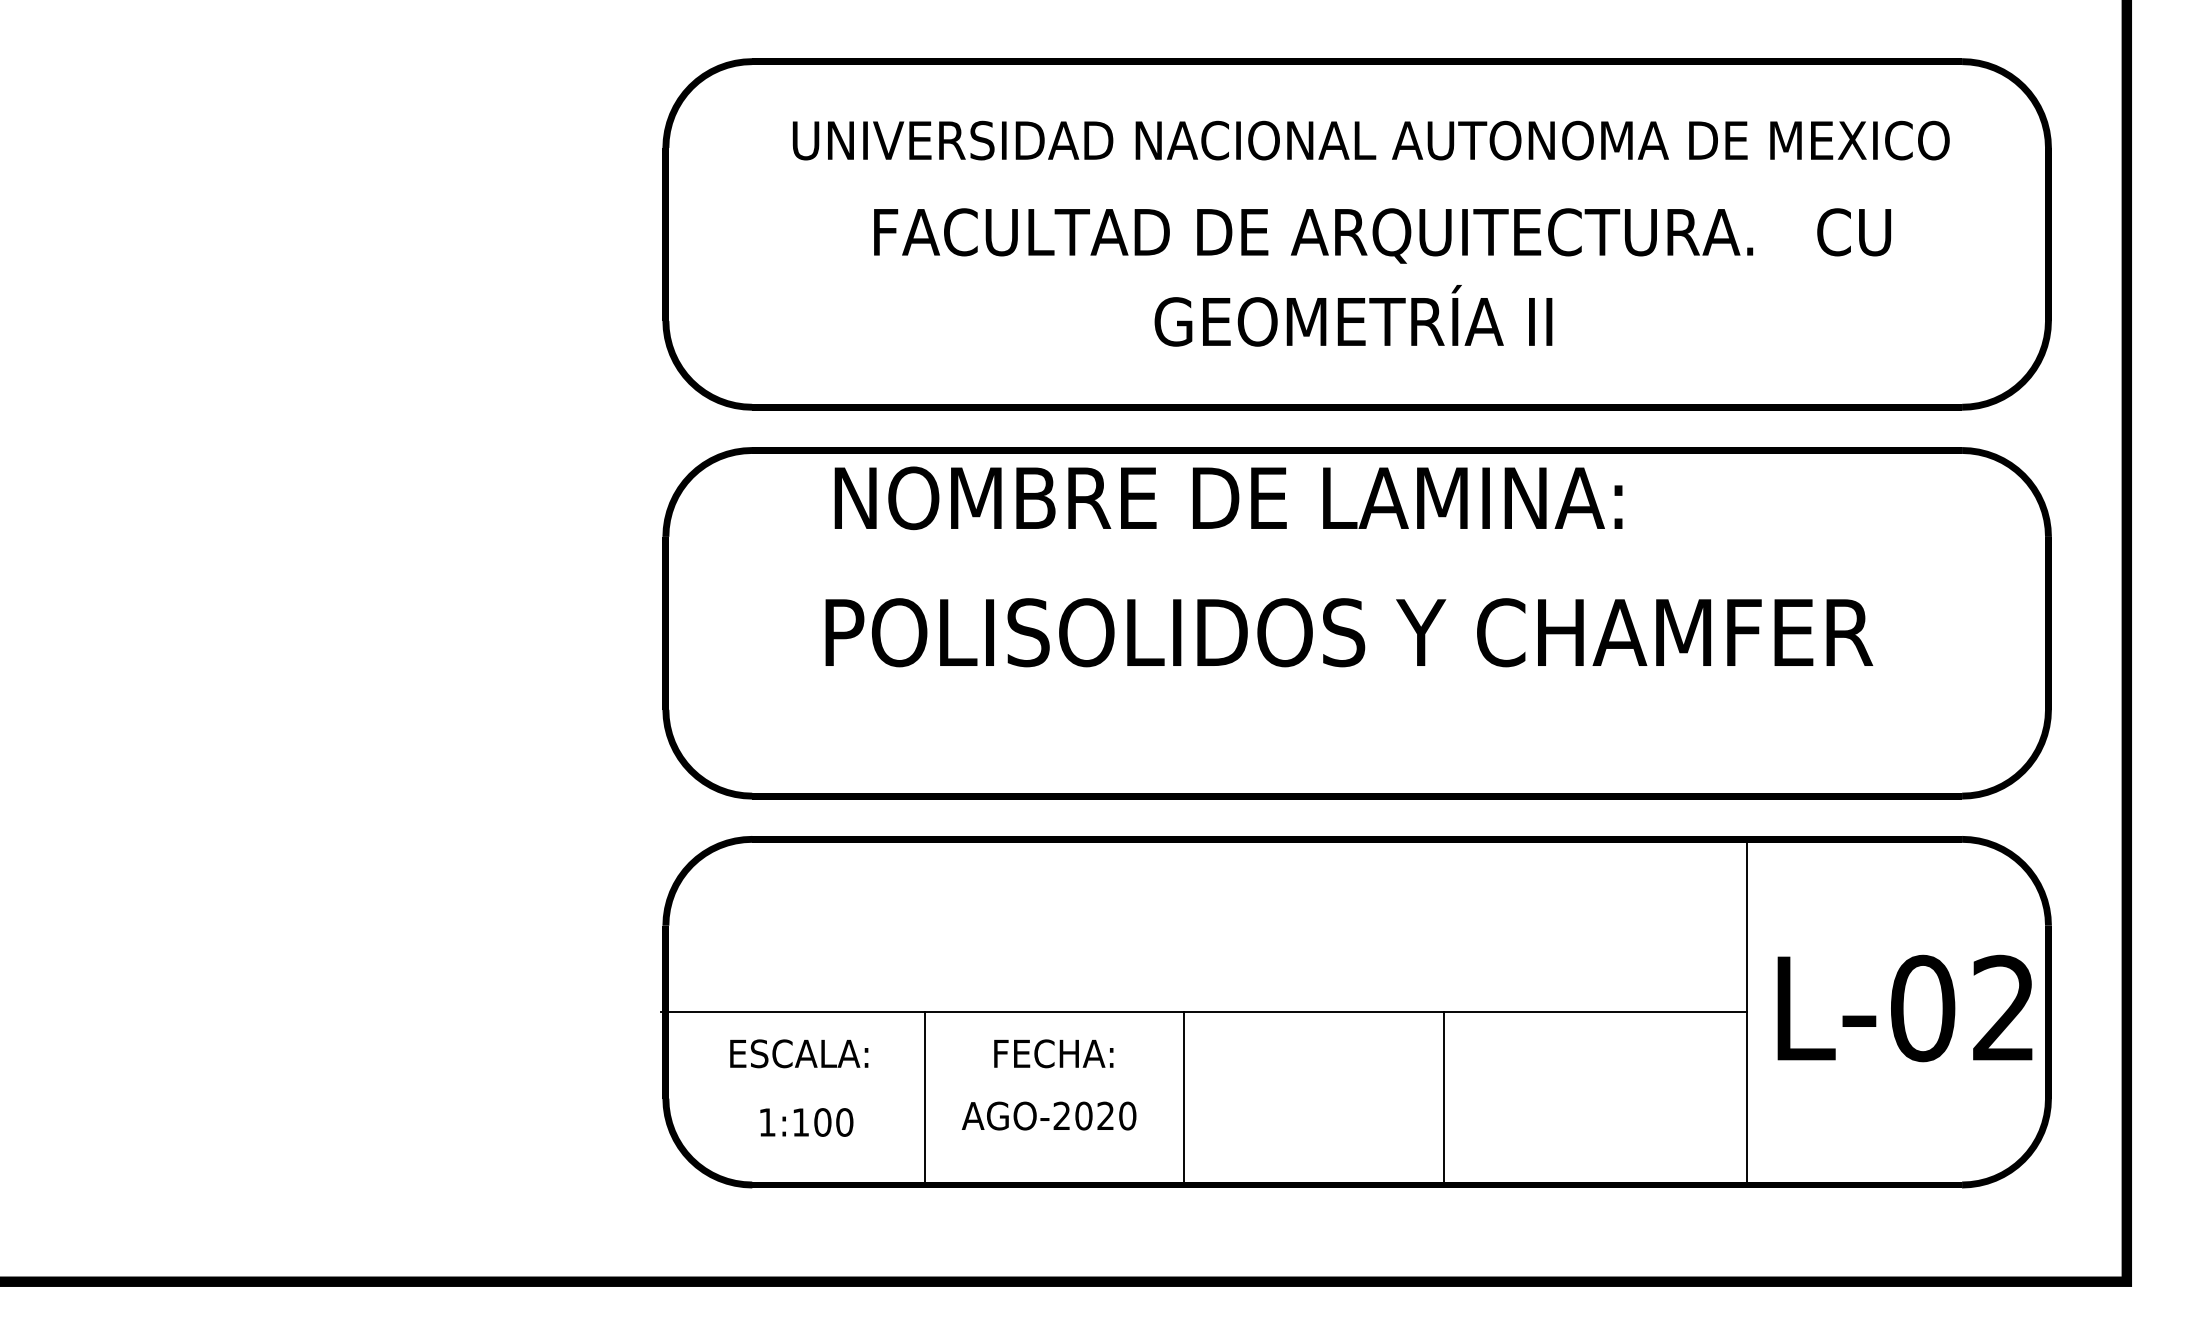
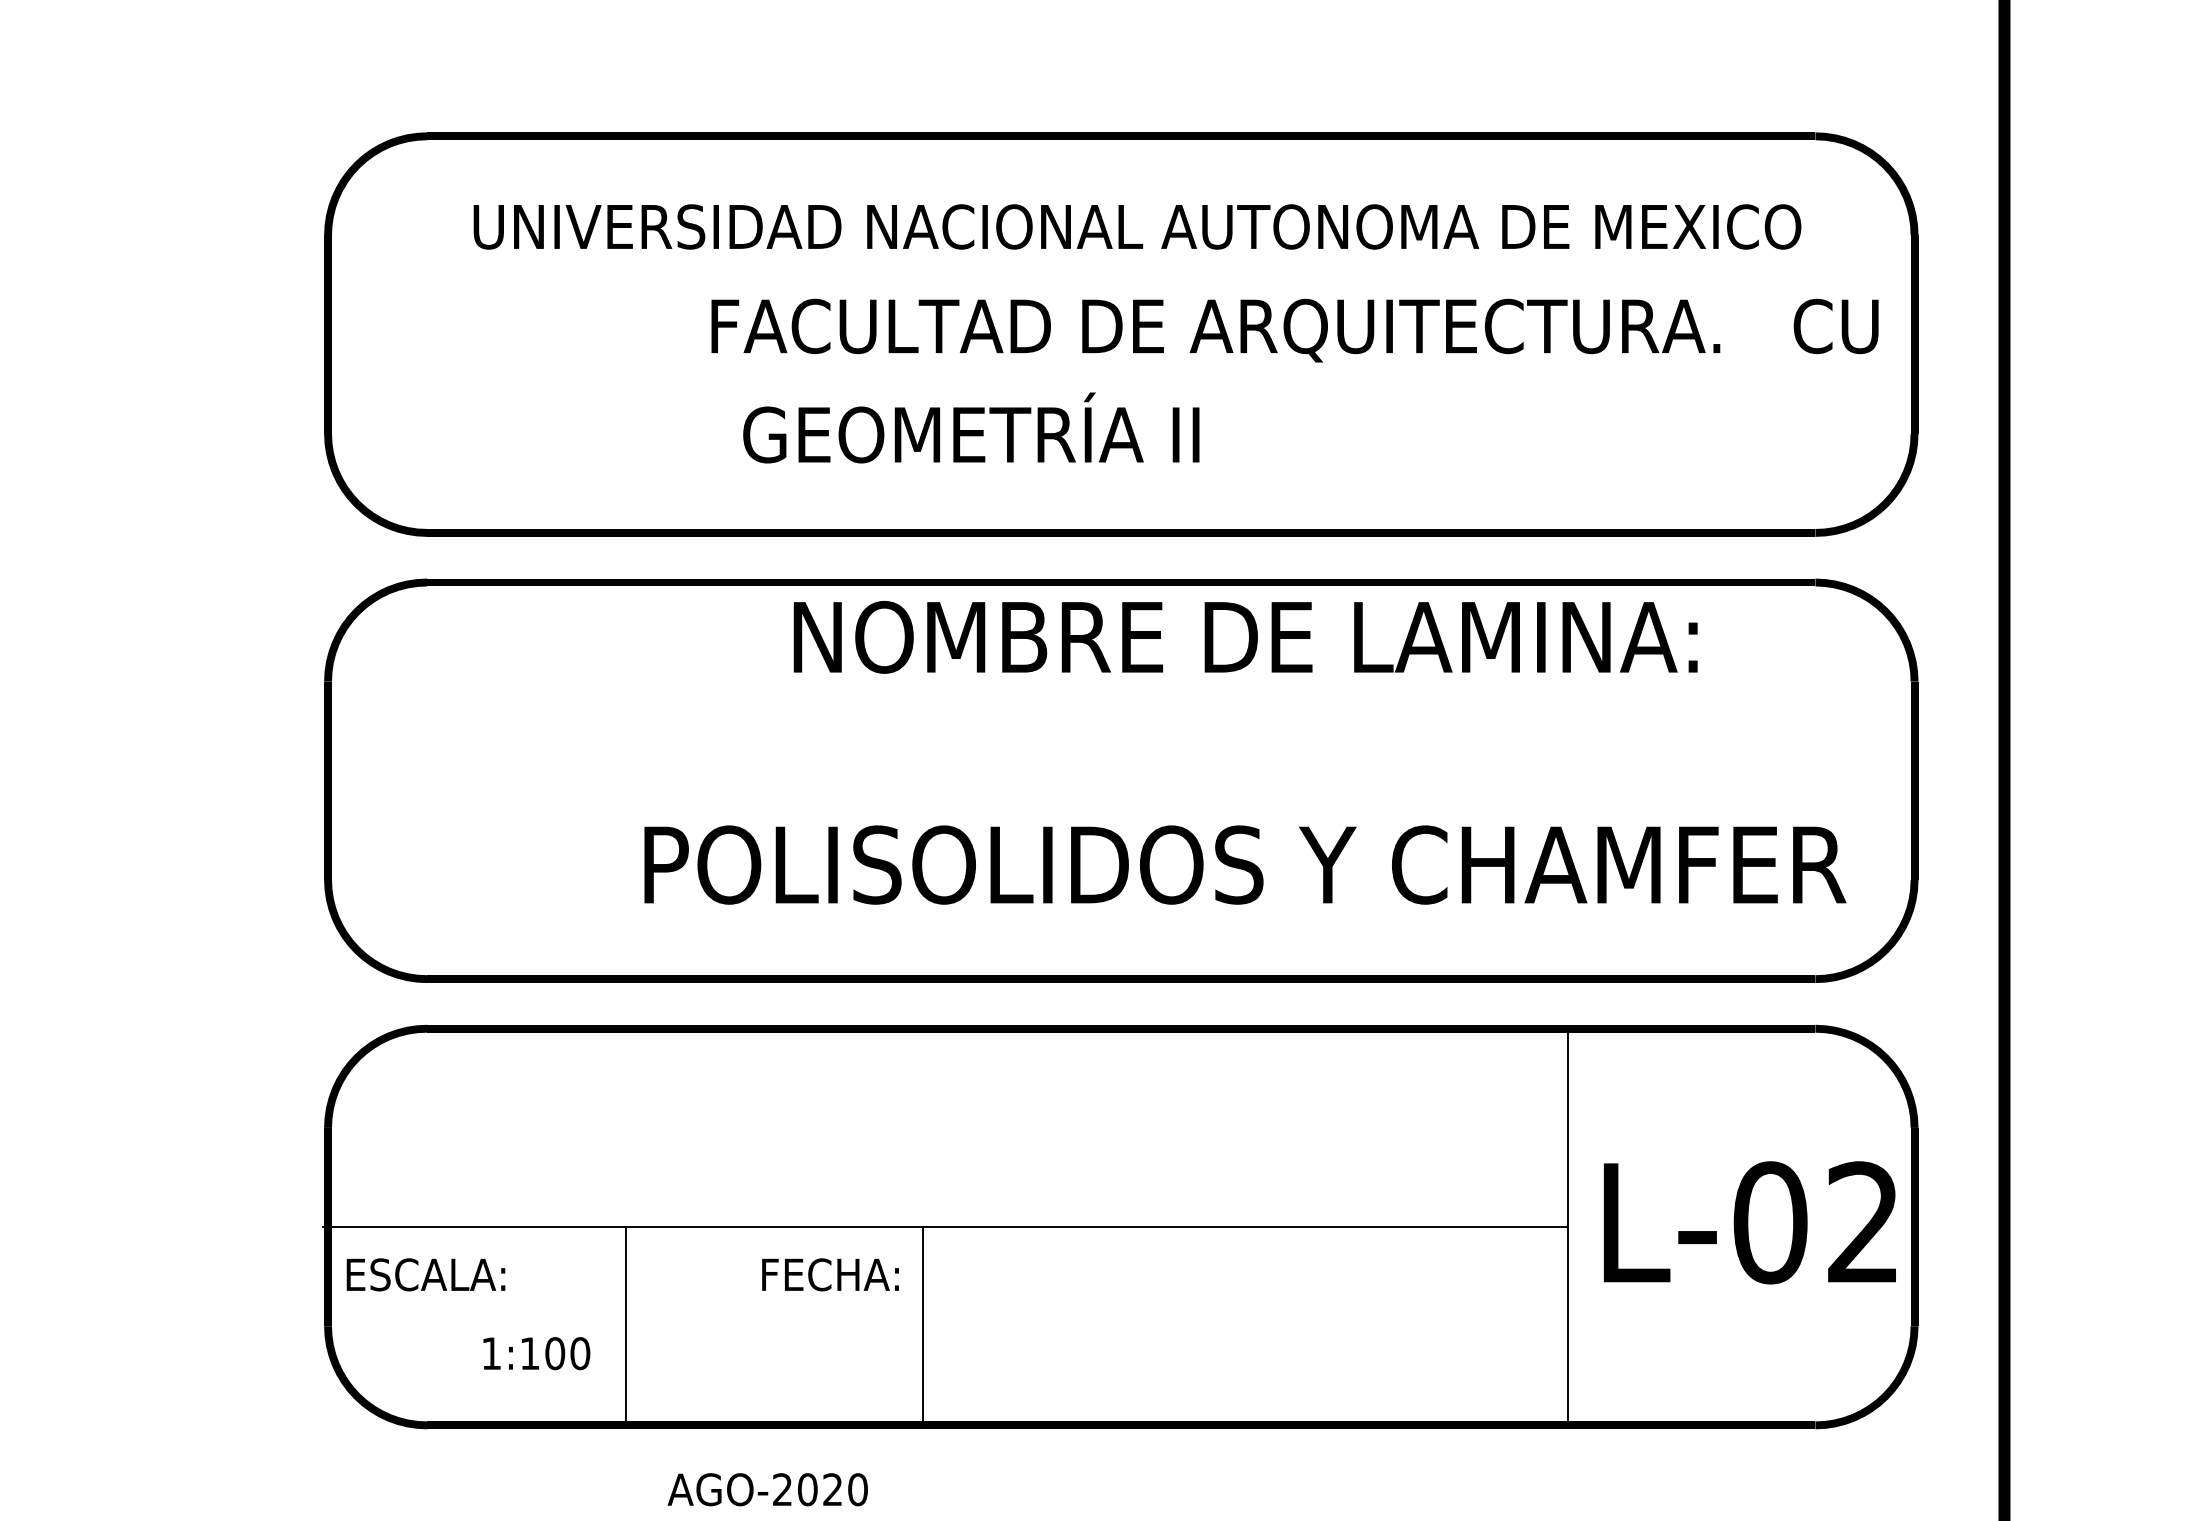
text: (1382, 235) -> (1294, 330), moved
text: (1353, 315) -> (971, 427), moved
text: (1228, 498) -> (1245, 637), moved
text: (1349, 632) -> (1245, 864), moved
text: (799, 1053) -> (426, 1274), moved
text: (1053, 1053) -> (830, 1274), moved
line: (1443, 1098) -> (1220, 1326), removed
text: (1048, 1115) -> (767, 1489), moved
text: (806, 1122) -> (536, 1353), moved

